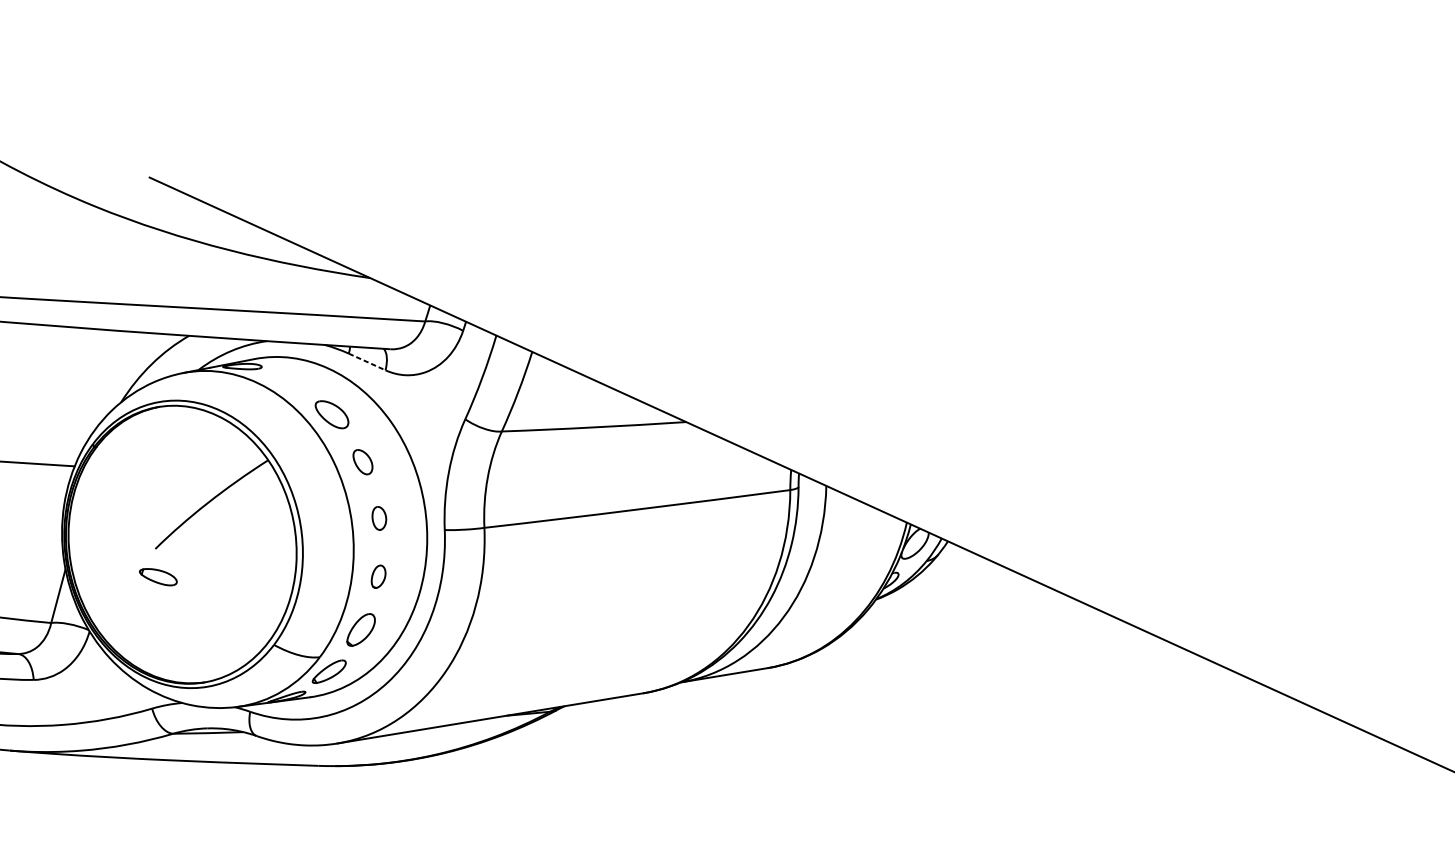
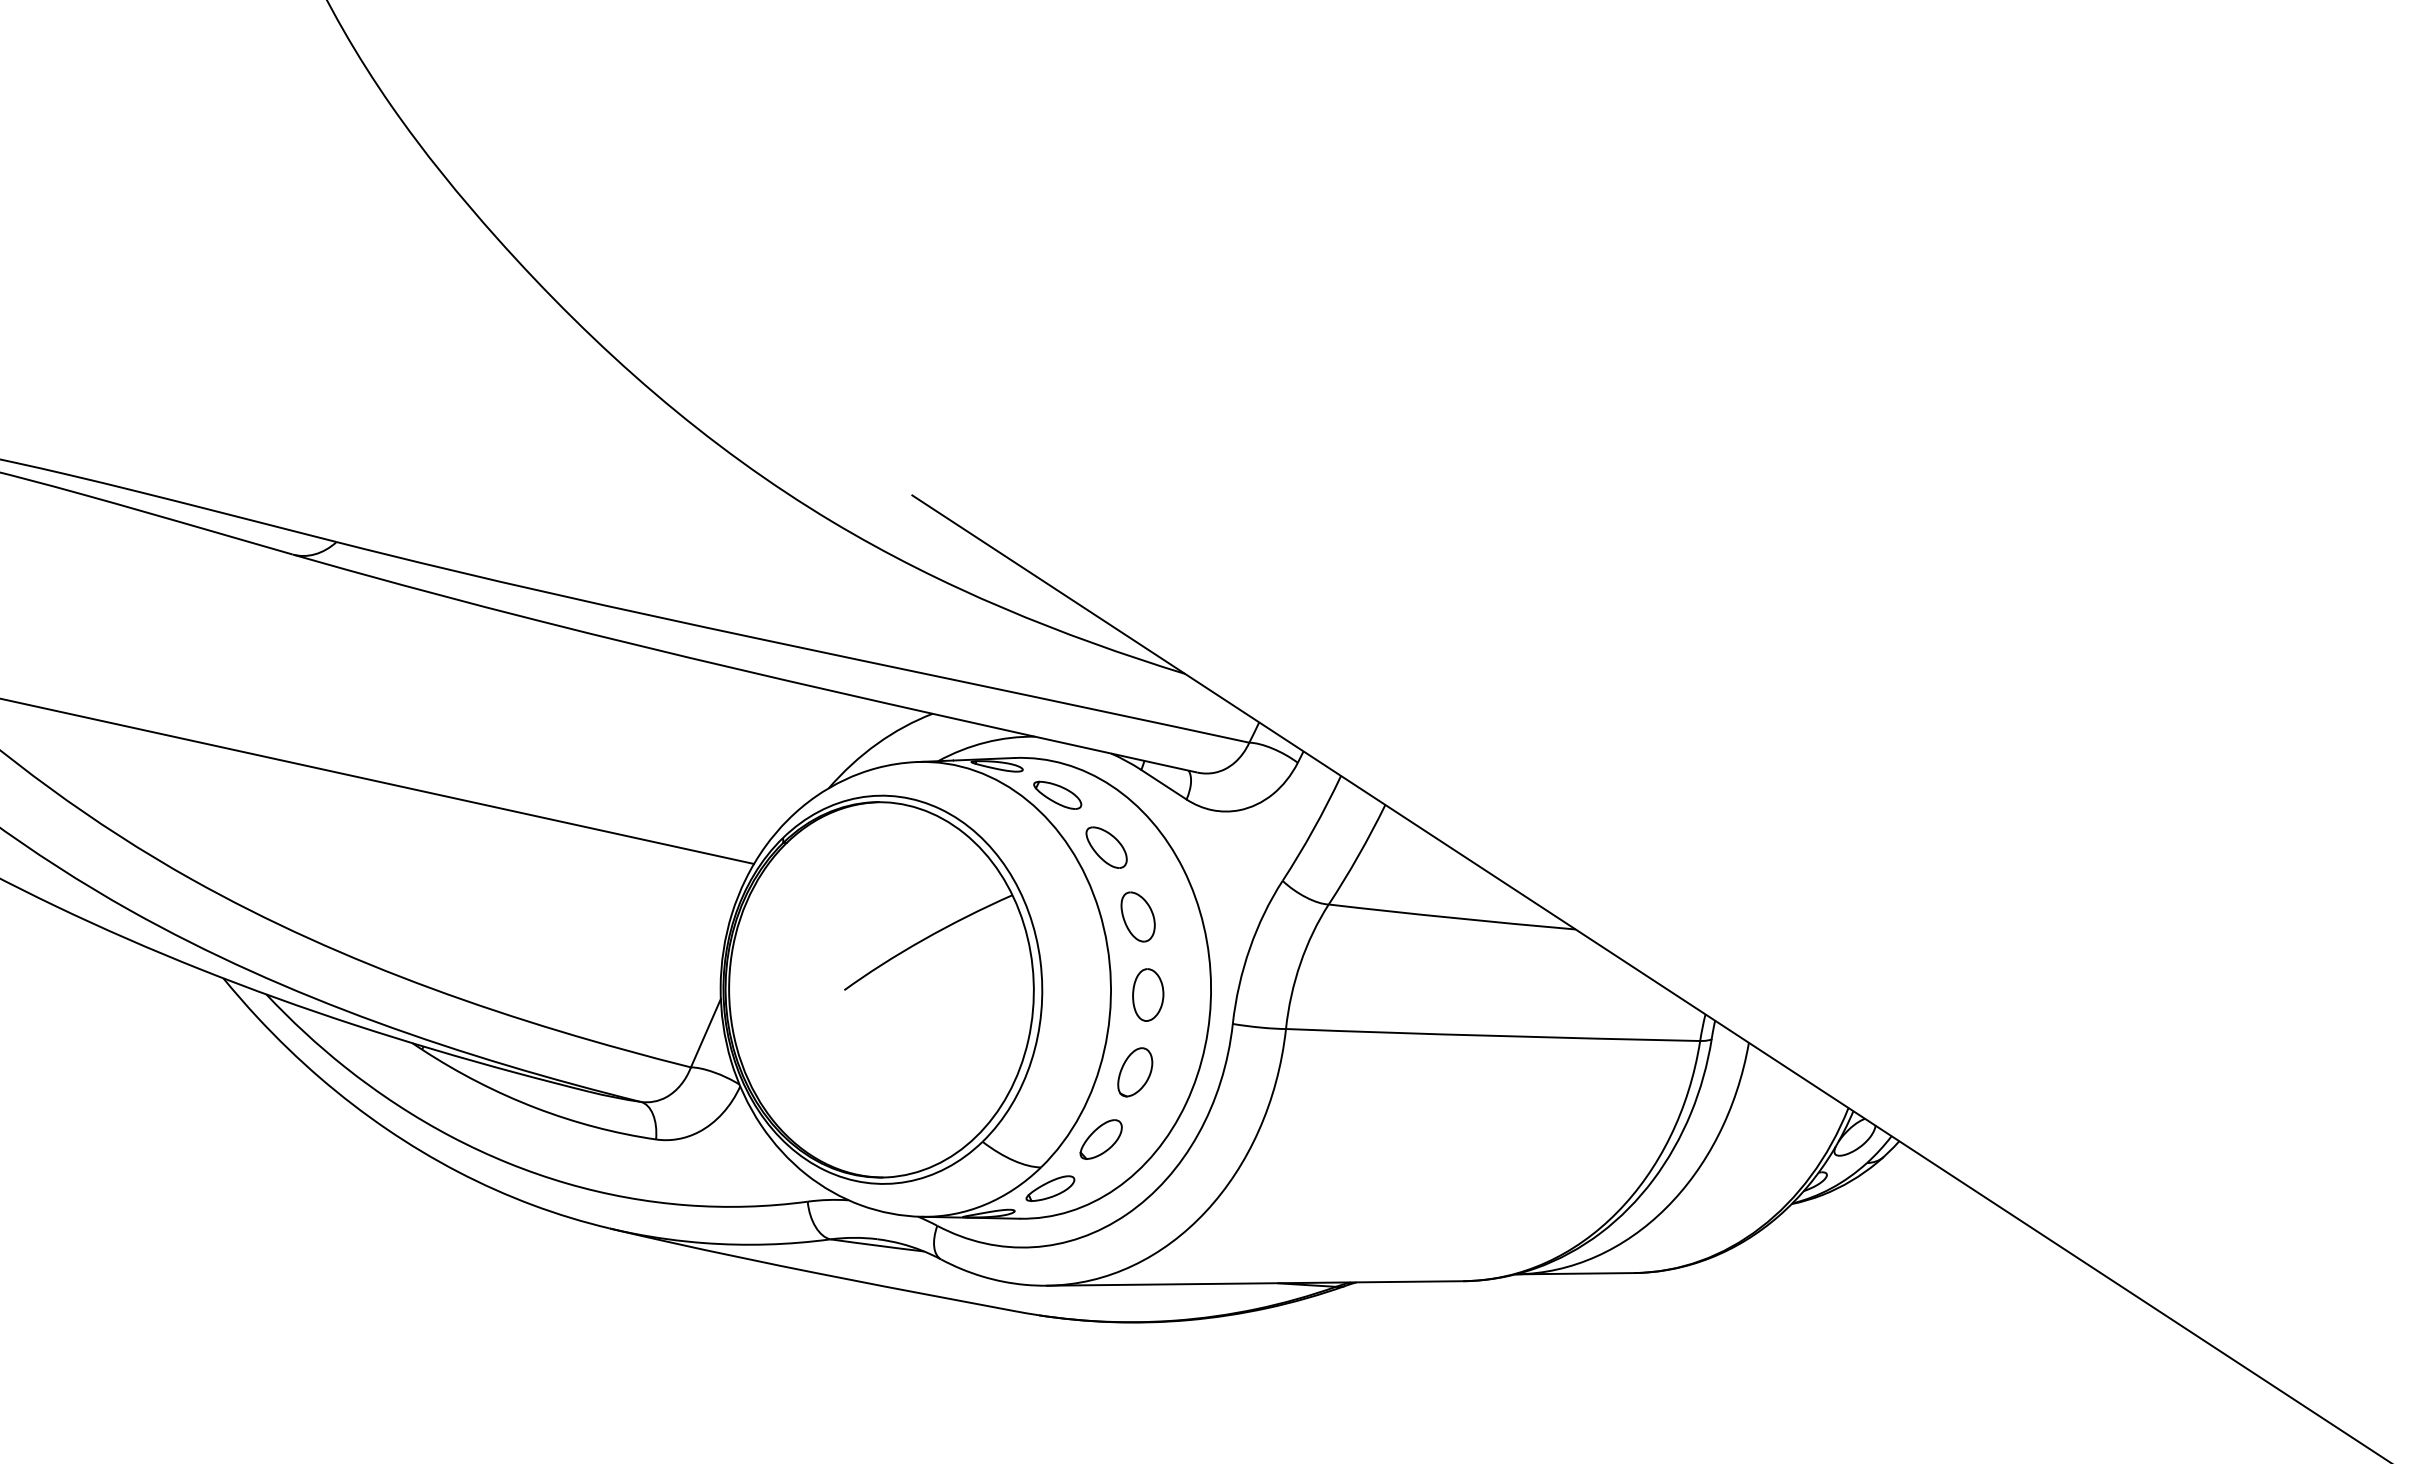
line: (367, 361) -> (1164, 784), dashed -> solid
part: (362, 461) -> (1137, 916), size x1.43
part: (379, 517) -> (1148, 994), size x1.67
part: (158, 576) -> (1057, 794), moved
part: (378, 576) -> (1135, 1072), size x1.67

